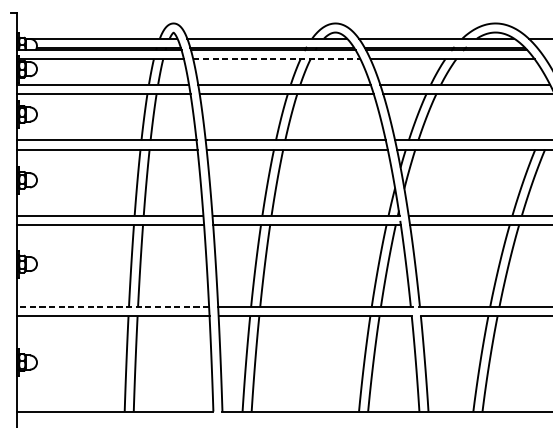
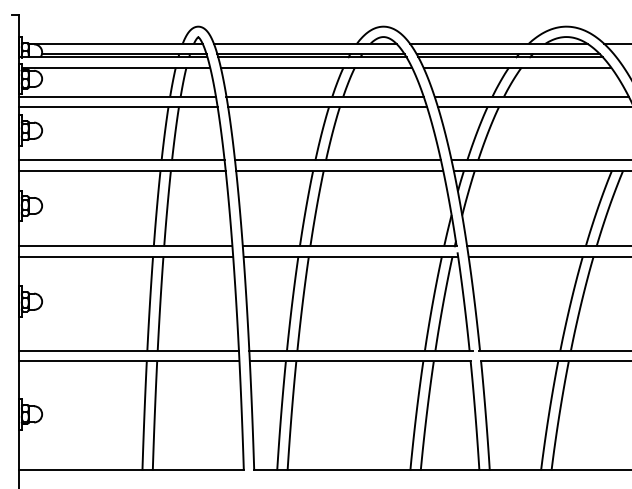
line: (276, 59) -> (316, 67), dashed -> solid
line: (112, 307) -> (128, 351), dashed -> solid

